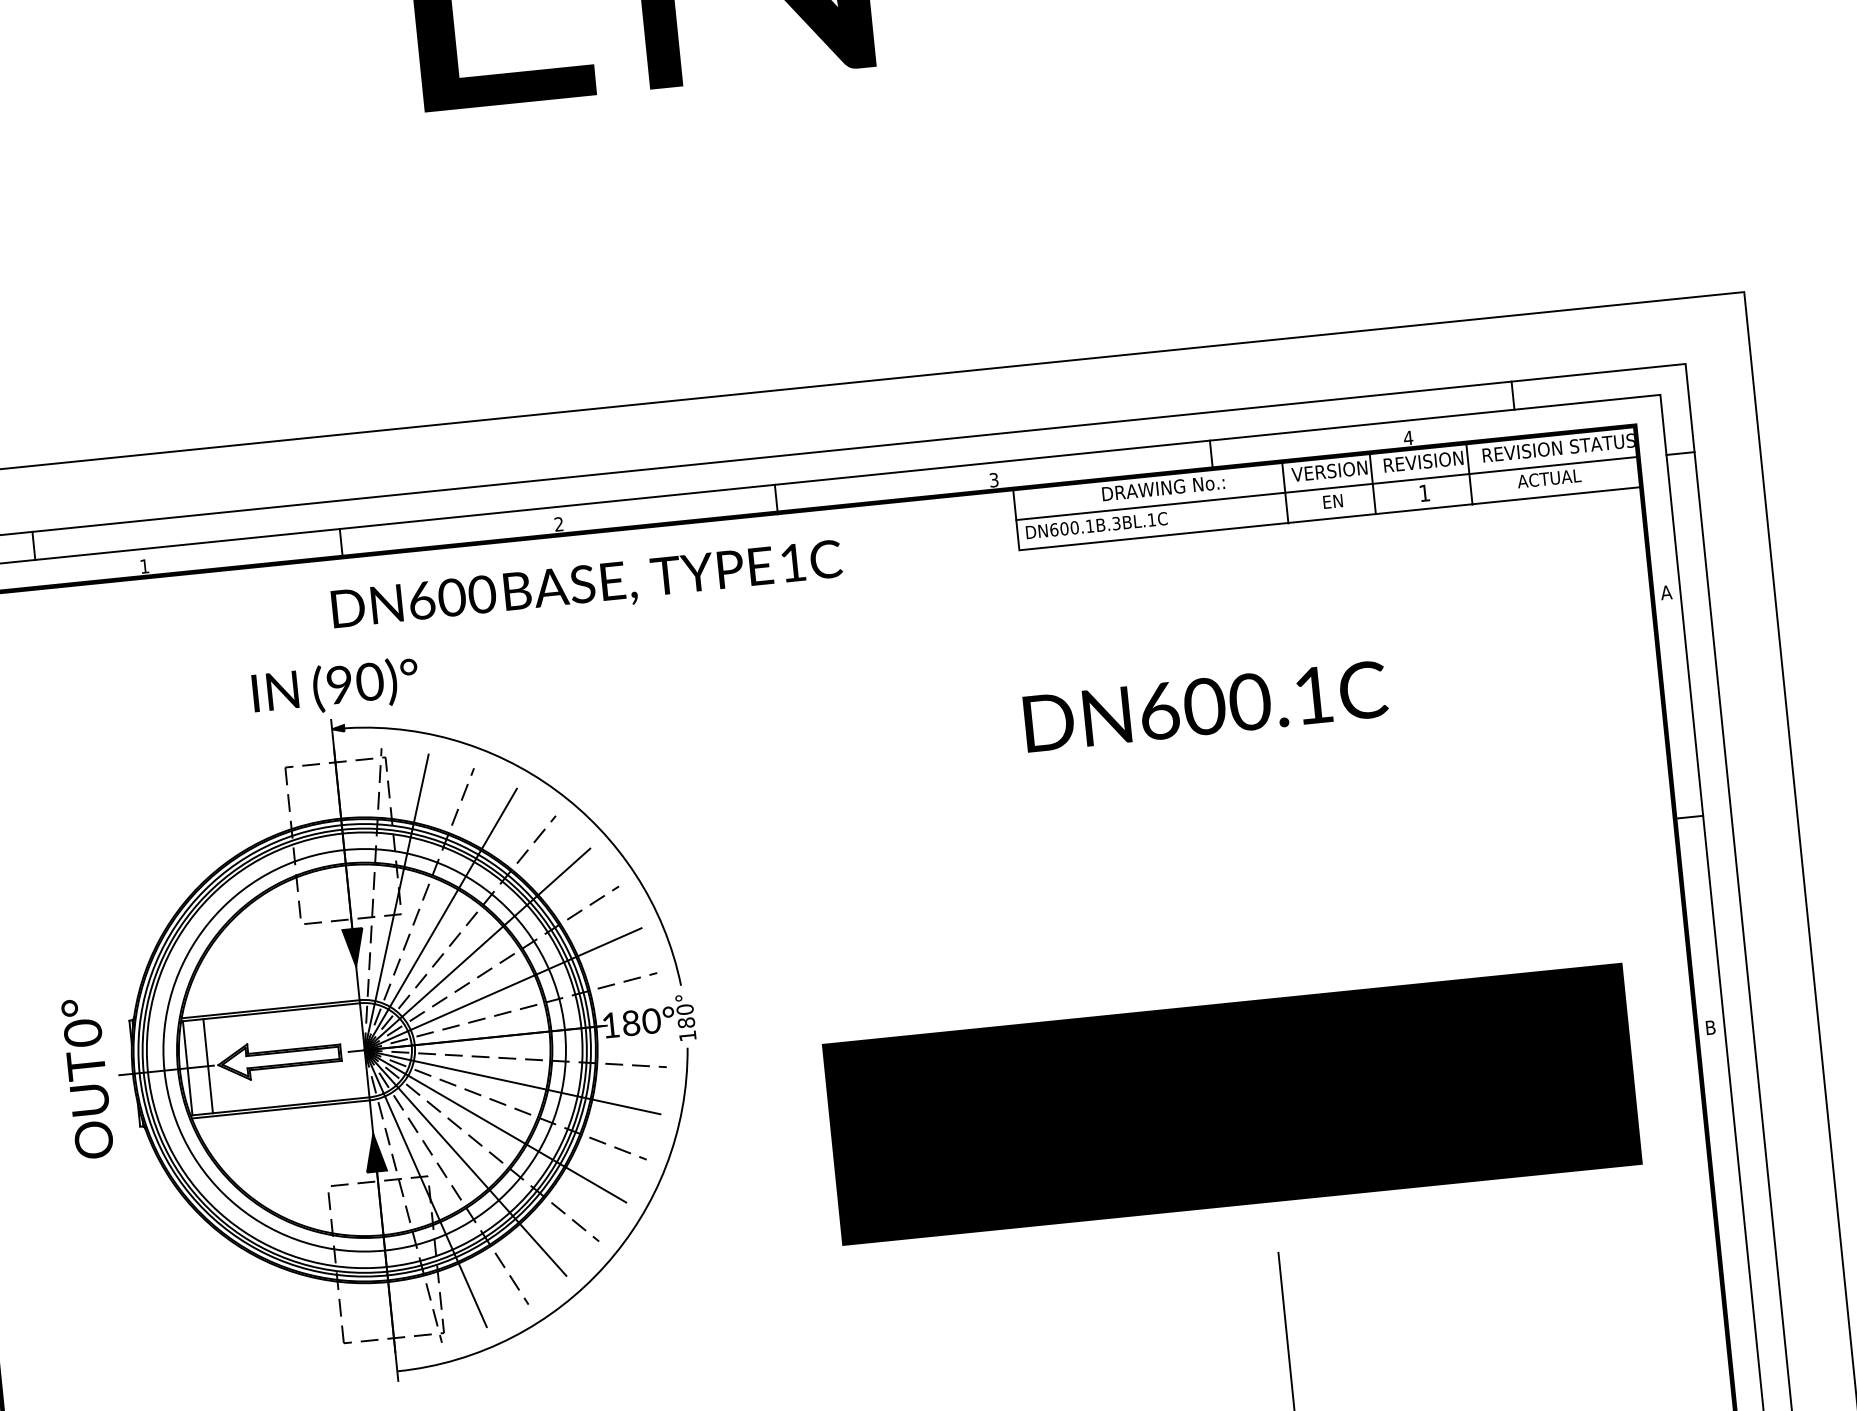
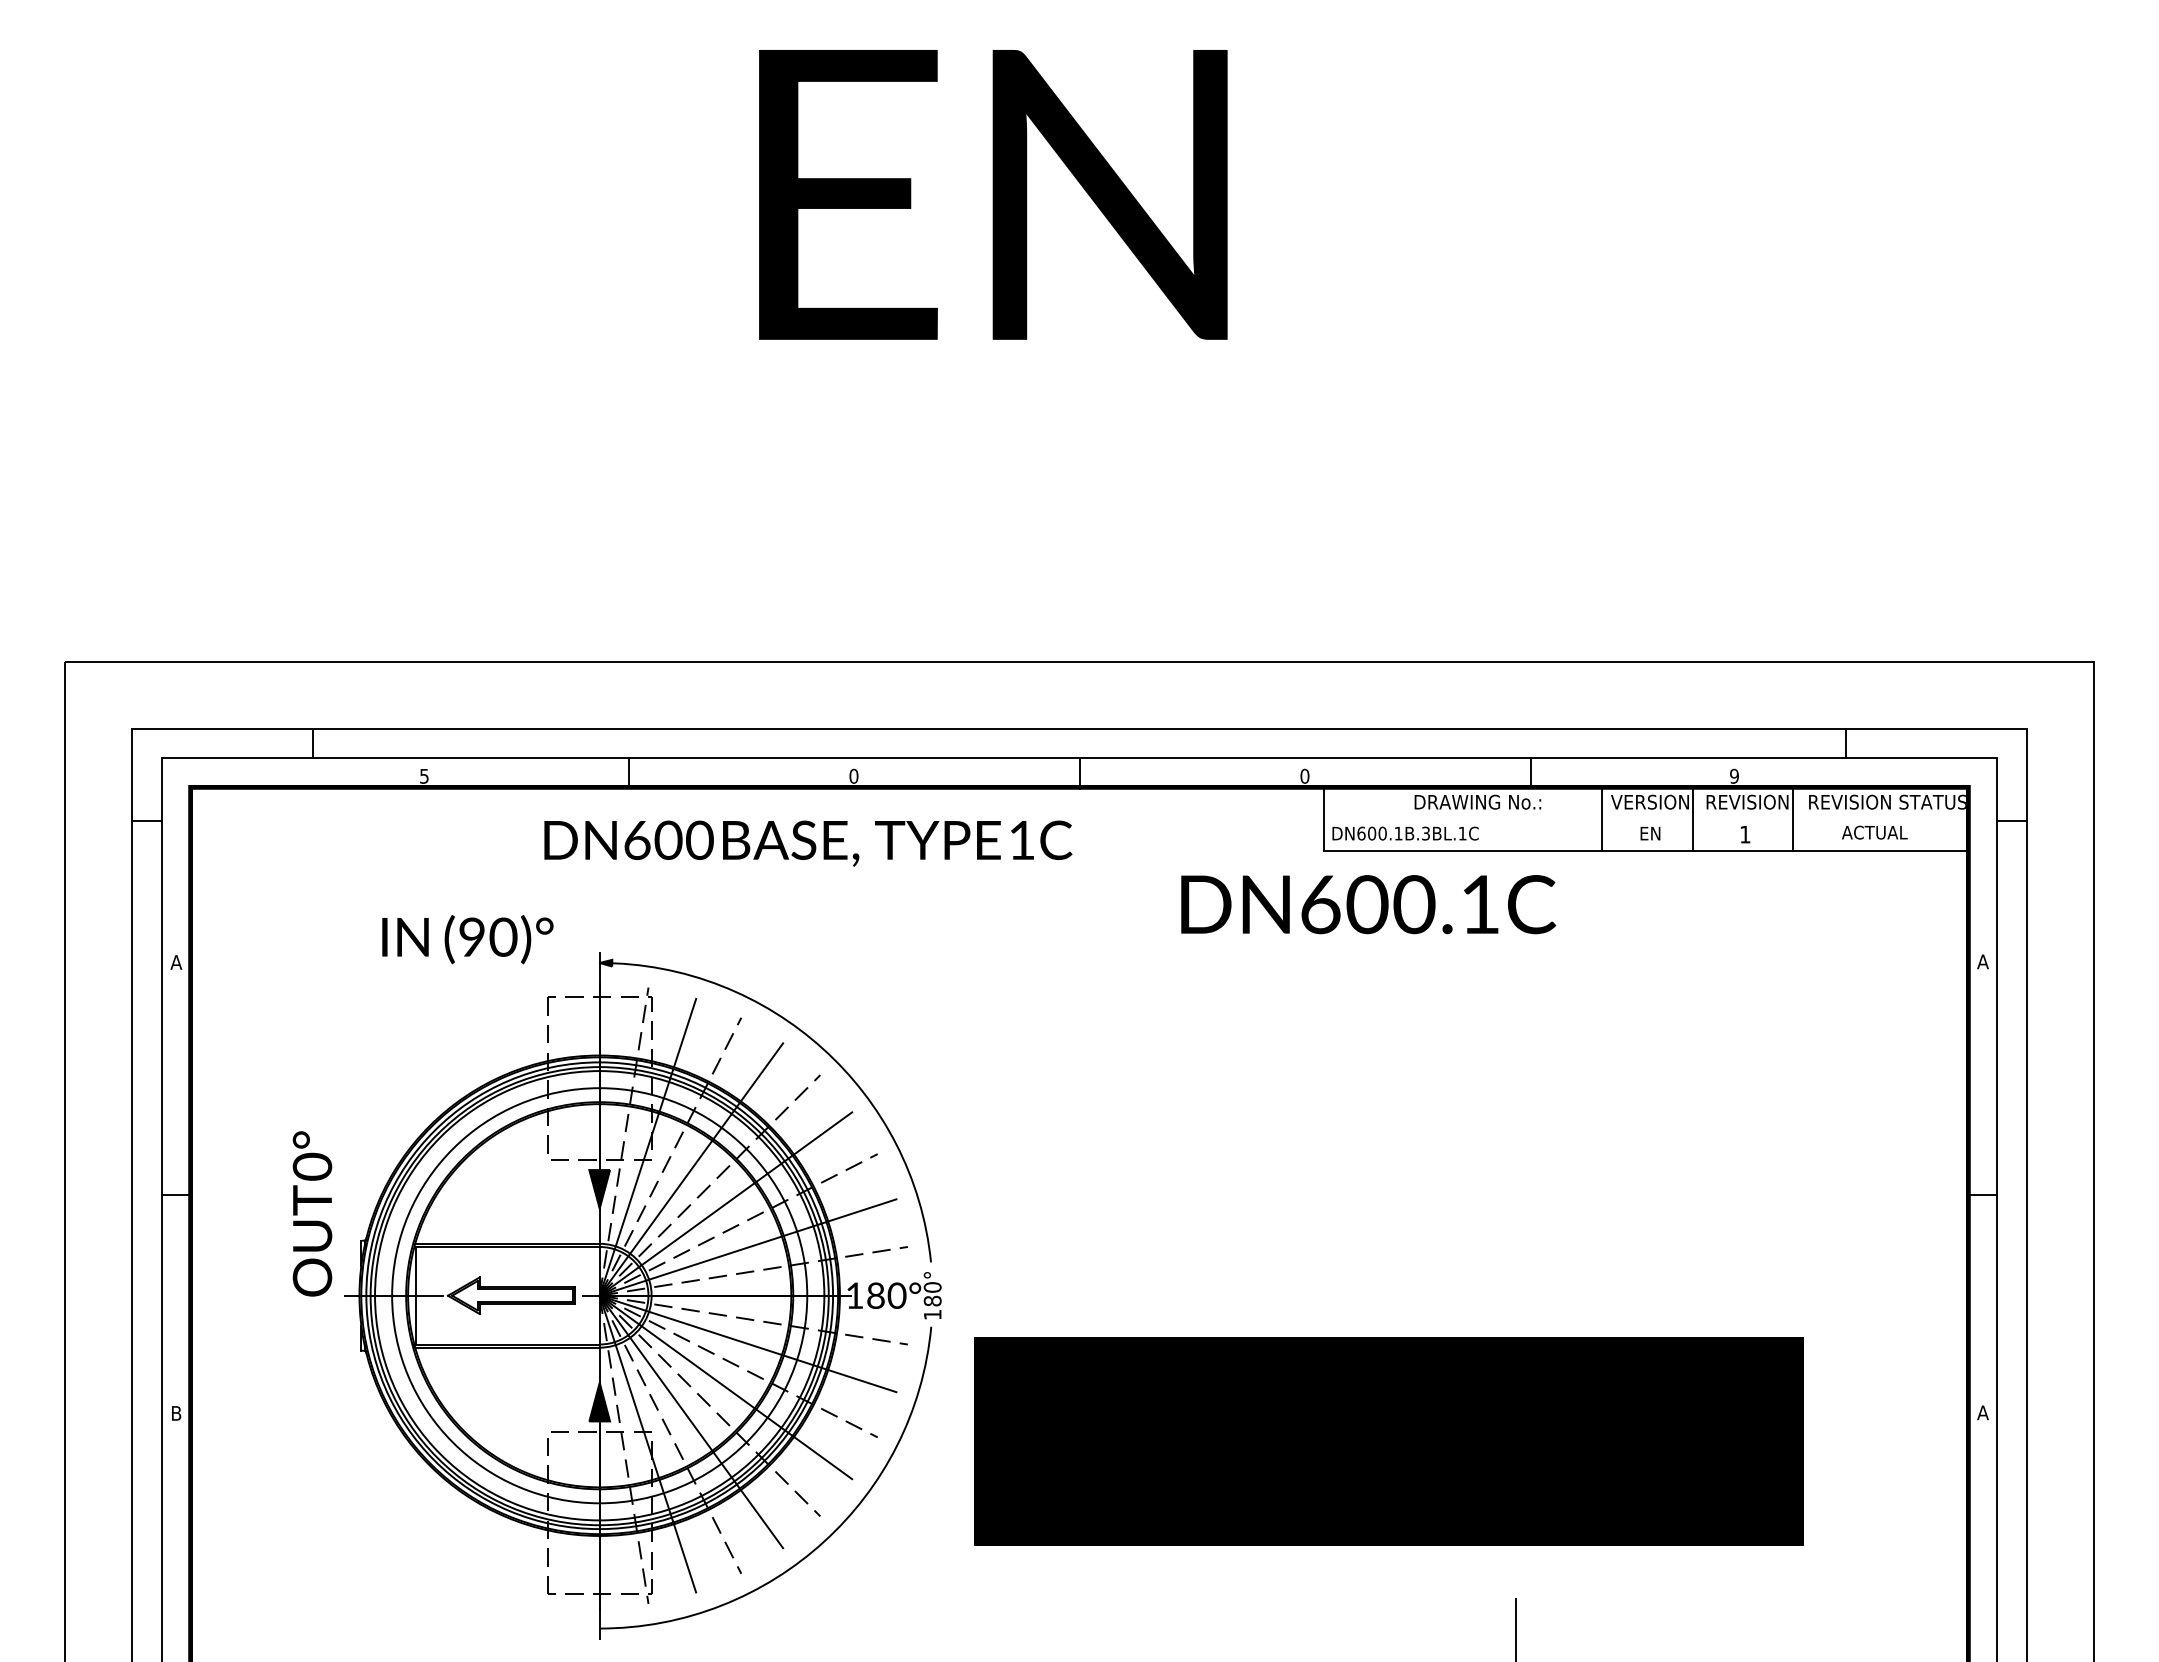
text: (1408, 437) -> (1734, 775), 4 -> 9
text: (993, 479) -> (1304, 775), 3 -> 0
line: (1326, 488) -> (1645, 819), removed
text: (558, 523) -> (853, 775), 2 -> 0
text: (144, 566) -> (424, 776), 1 -> 5
text: (587, 586) -> (808, 843), moved
text: (335, 687) -> (467, 939), moved
text: (1205, 706) -> (1368, 904), moved
text: (1710, 1027) -> (1982, 1412), B -> A
line: (208, 1065) -> (437, 1295), removed
text: (87, 1078) -> (312, 1213), moved
text: (1231, 1104) -> (1388, 1441), moved

